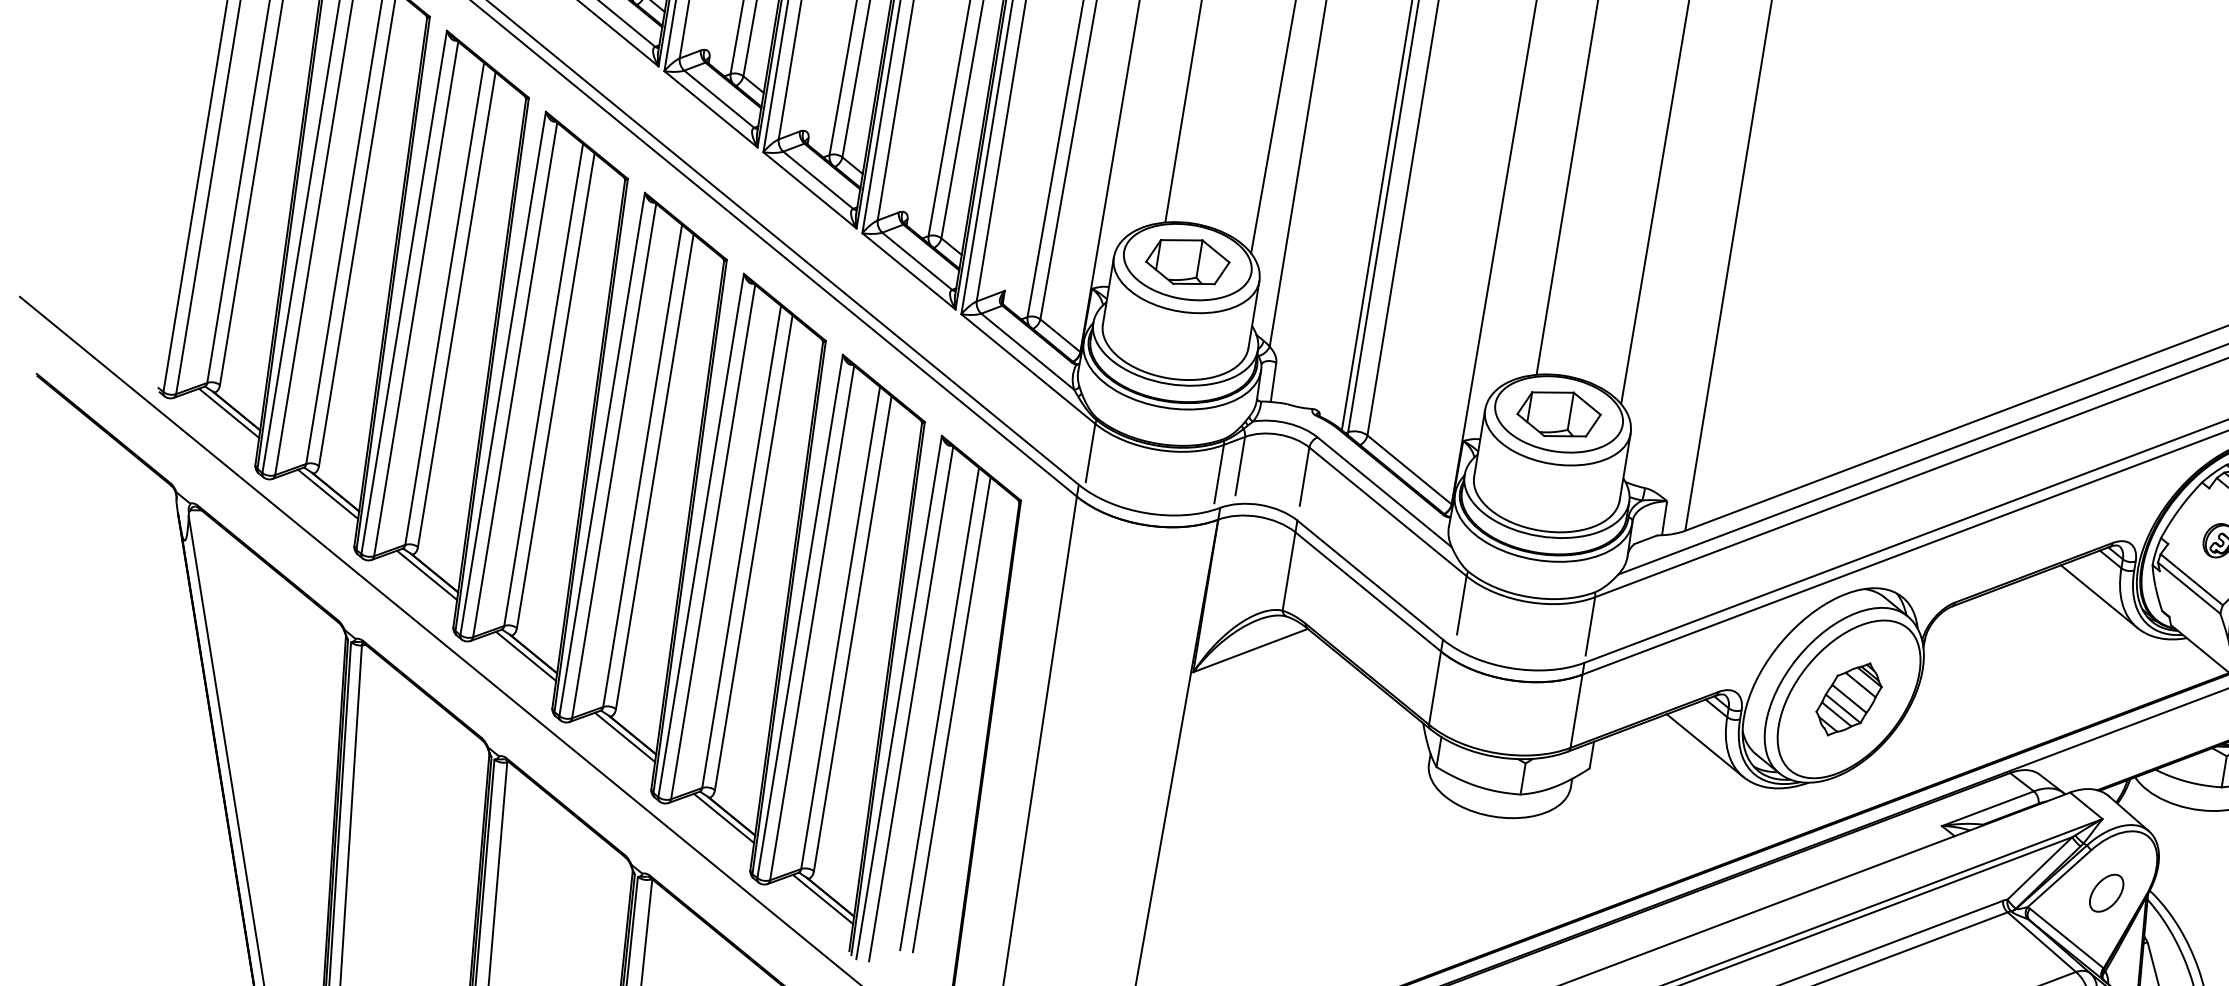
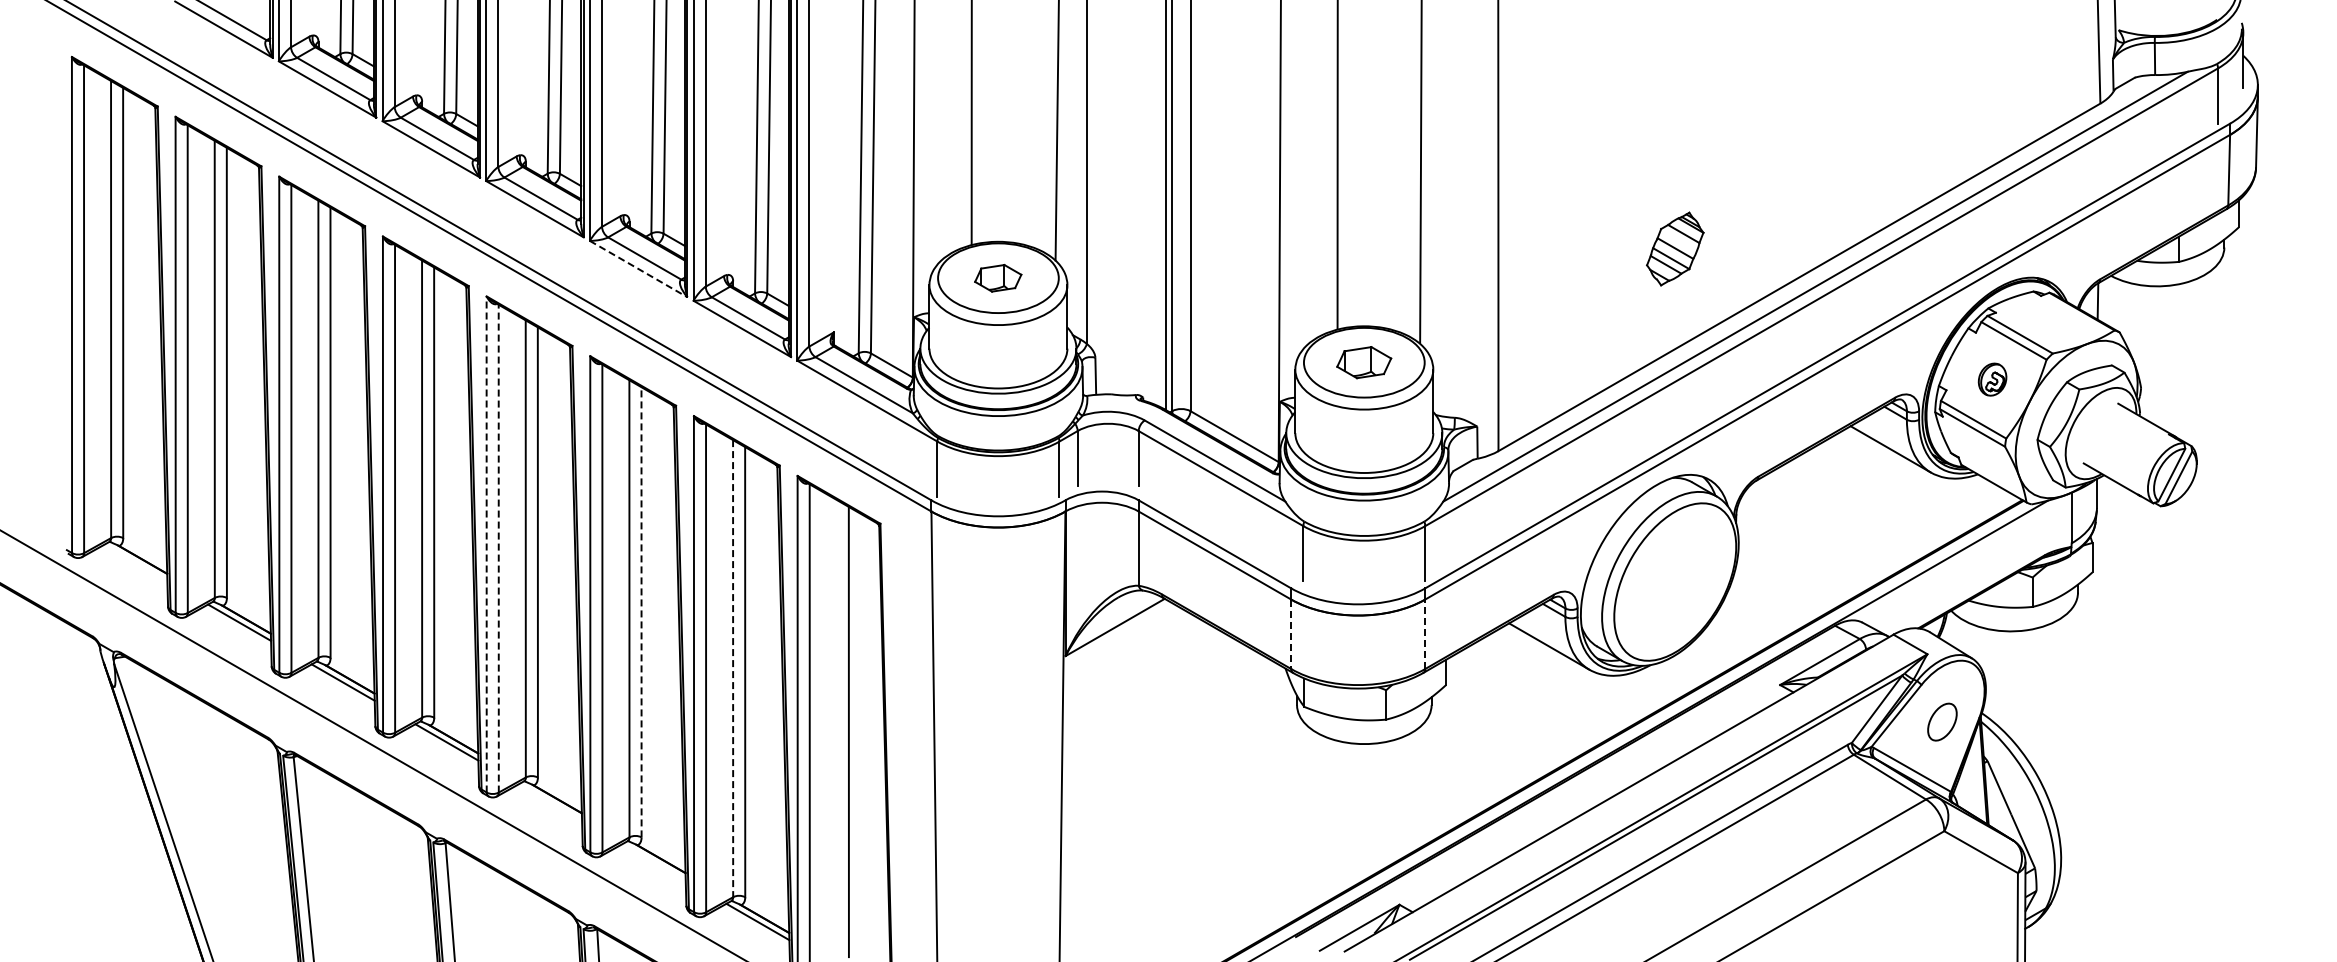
line: (810, 190) -> (639, 269), solid -> dashed
part: (1186, 262) -> (997, 278), size x0.6
line: (228, 412) -> (135, 562), removed
part: (1558, 414) -> (1363, 362), size x0.7
line: (602, 453) -> (486, 543), solid -> dashed
line: (613, 460) -> (498, 548), solid -> dashed
line: (753, 551) -> (641, 611), solid -> dashed
line: (841, 627) -> (733, 668), solid -> dashed
line: (1435, 688) -> (1291, 634), solid -> dashed
part: (1849, 698) -> (1675, 248), moved
line: (939, 708) -> (836, 728), removed
line: (1576, 711) -> (1425, 634), solid -> dashed
line: (624, 737) -> (550, 802), removed
line: (723, 817) -> (653, 861), removed

